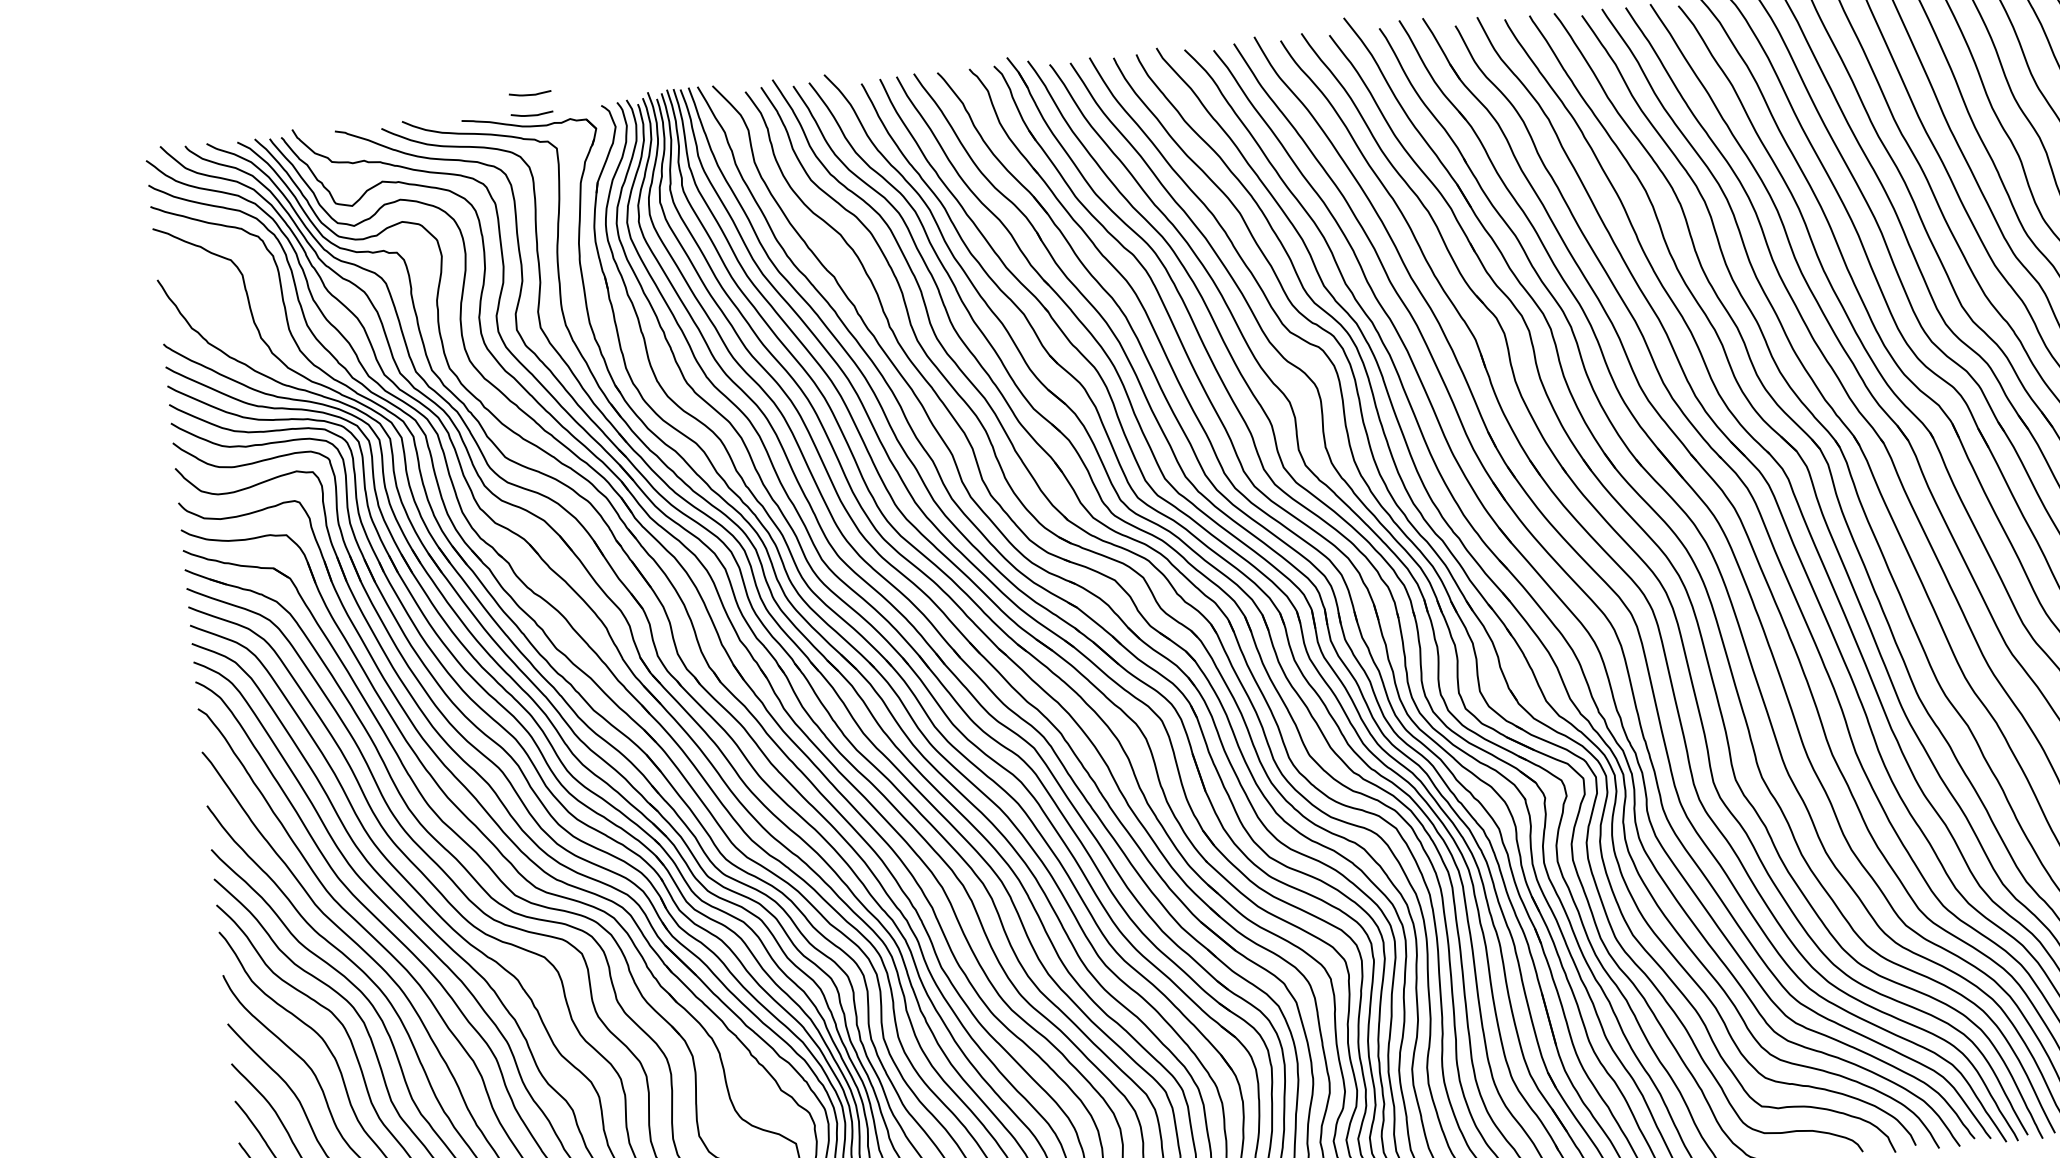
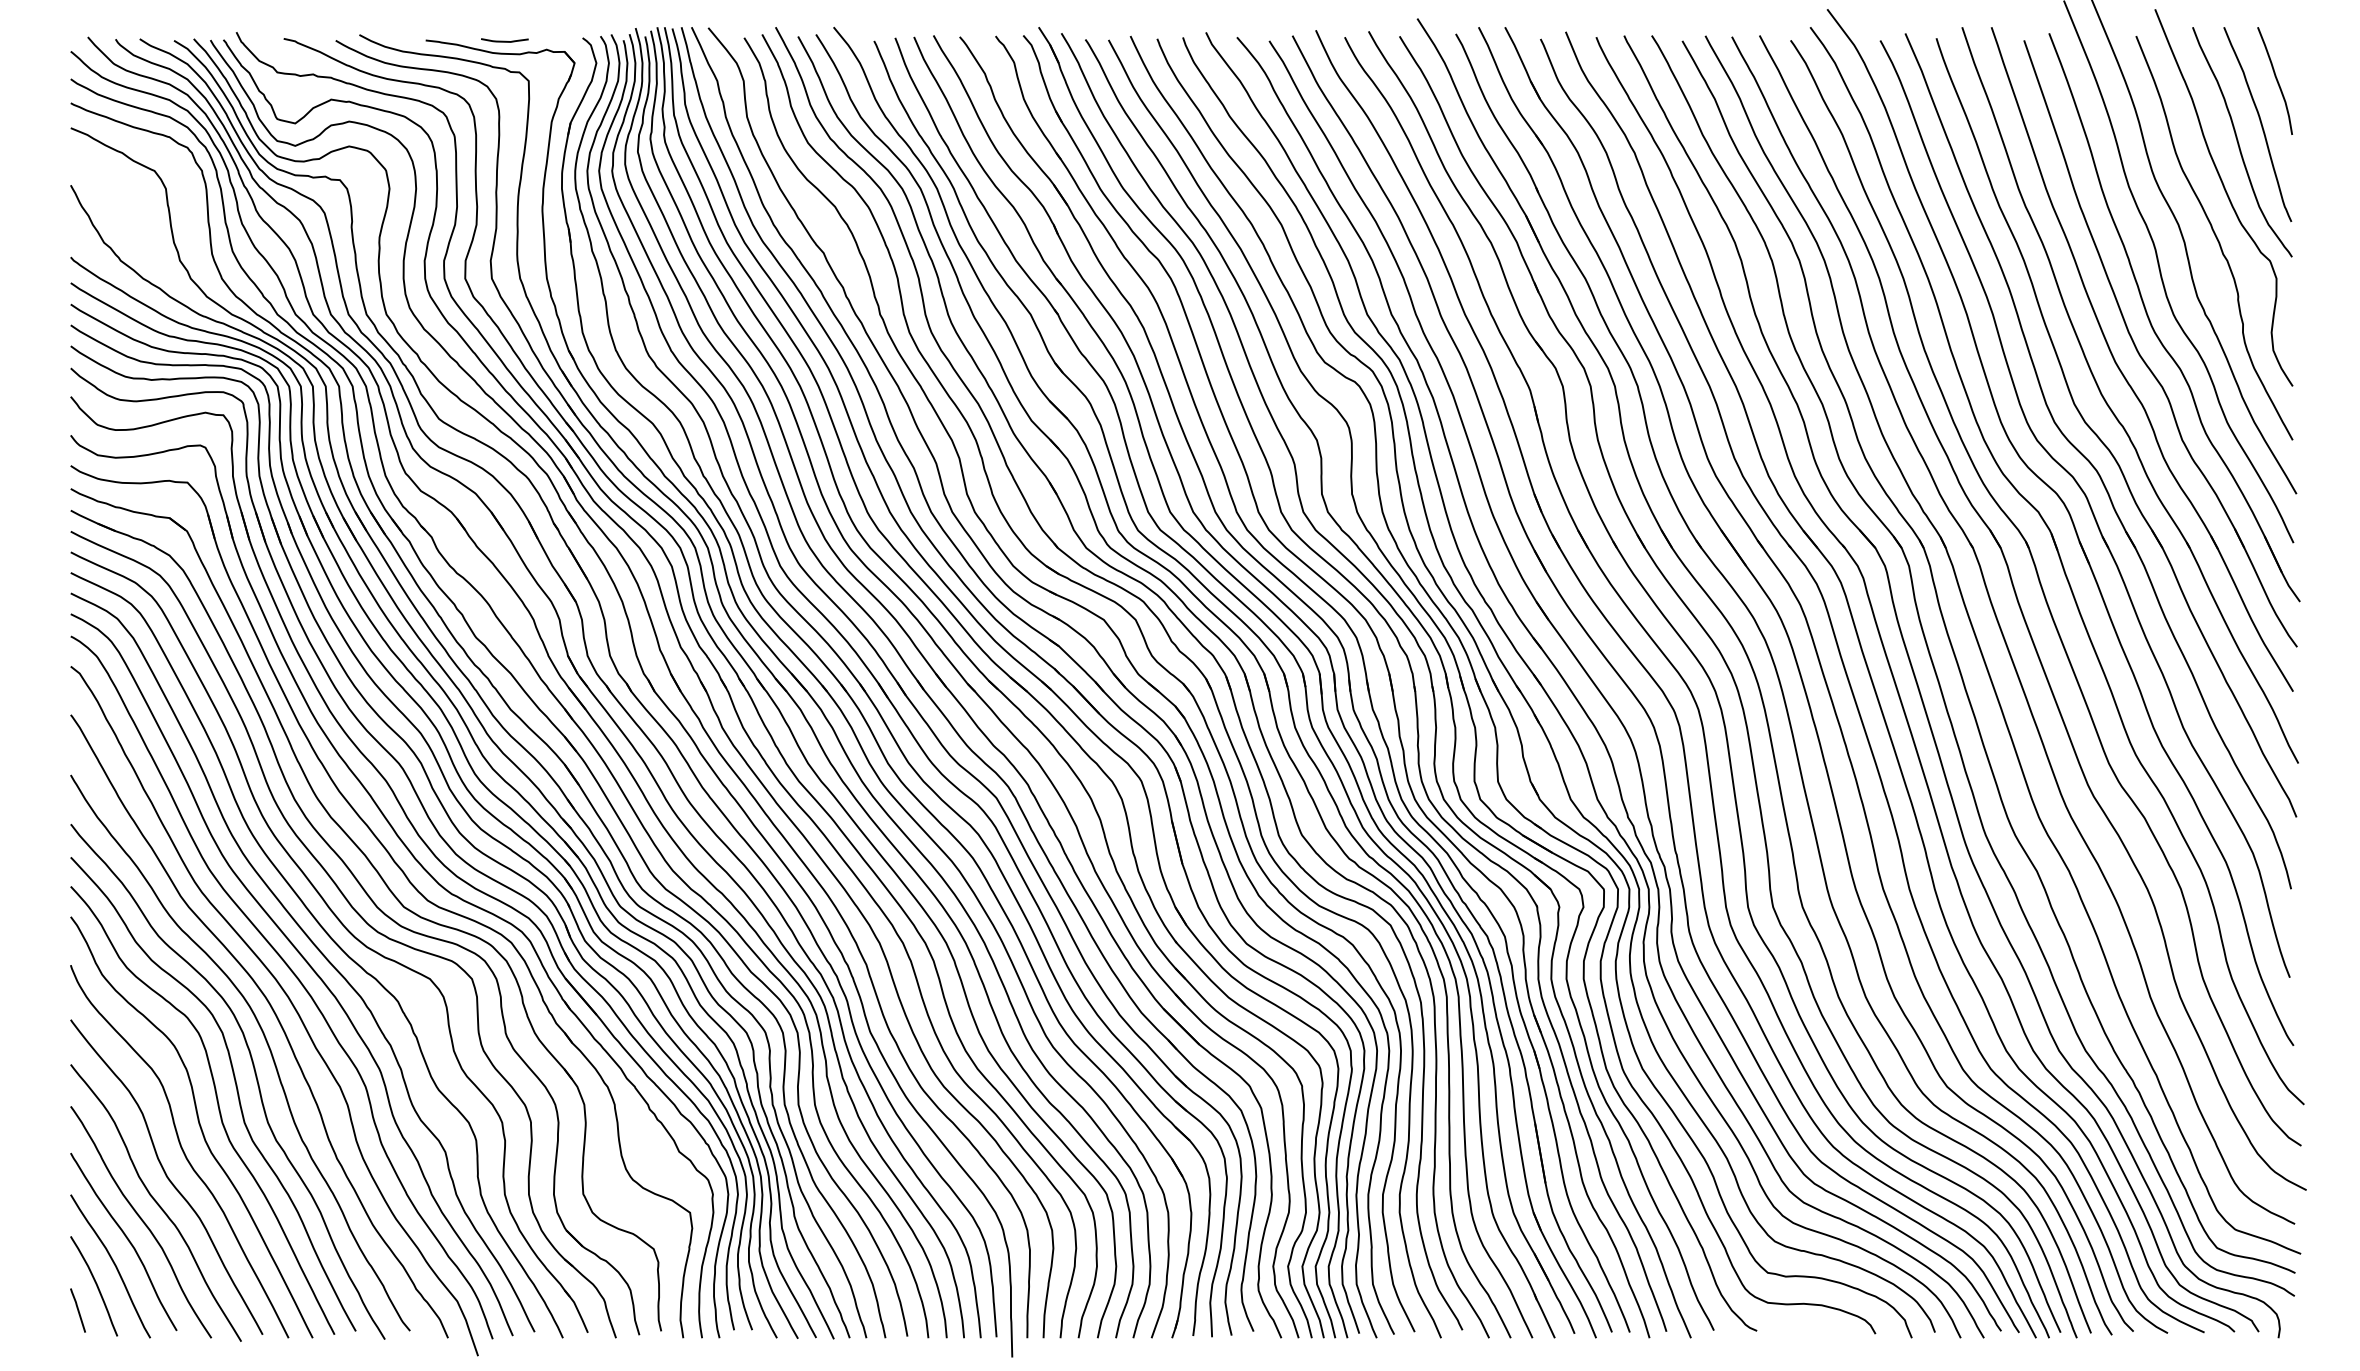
curve: (529, 93) -> (504, 17), removed

